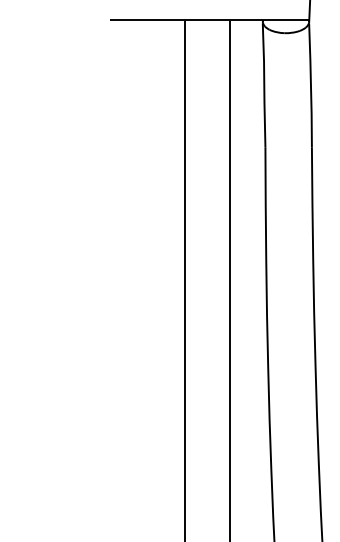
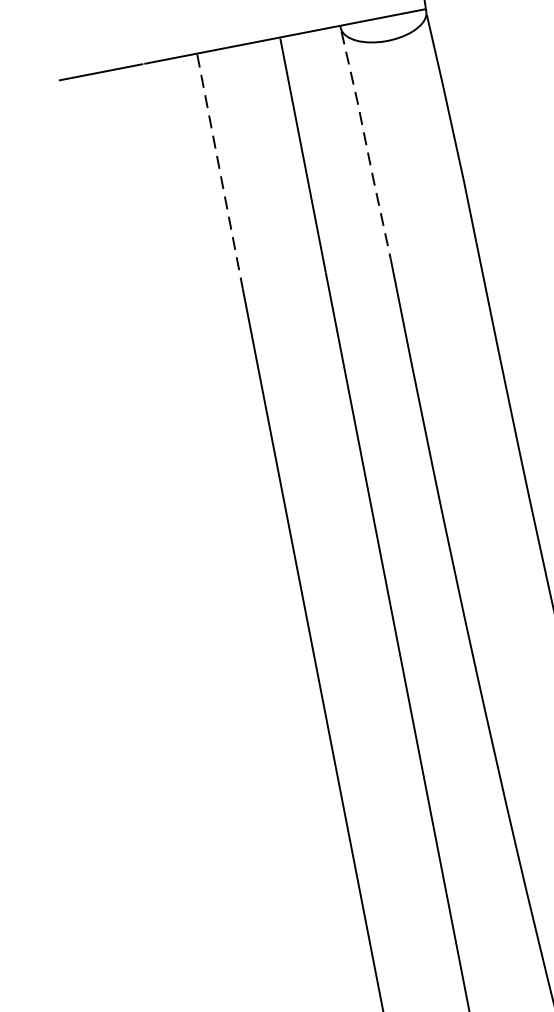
line: (185, 84) -> (220, 171), solid -> dashed
line: (264, 86) -> (367, 146), solid -> dashed

